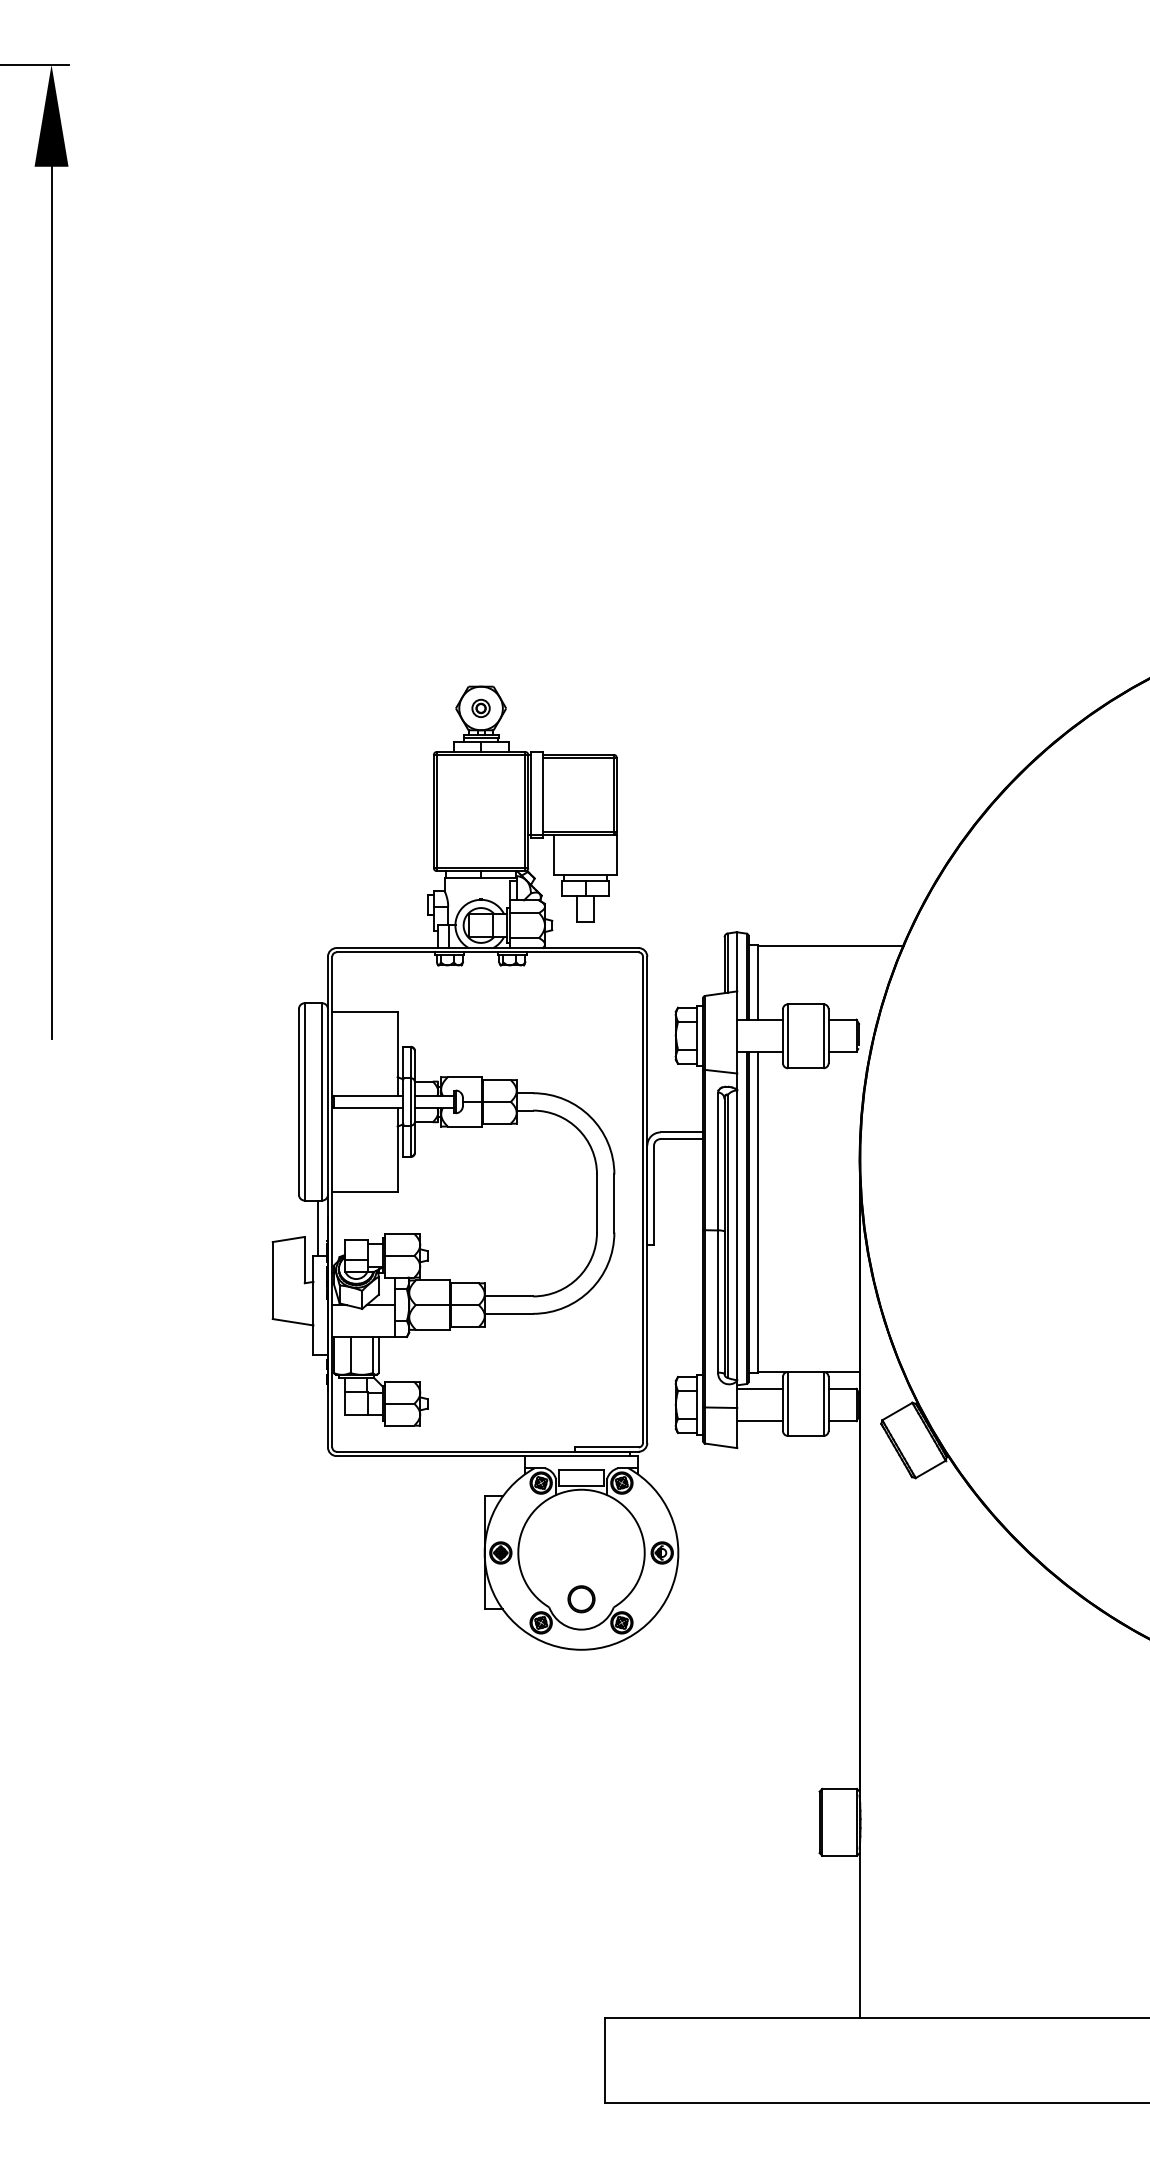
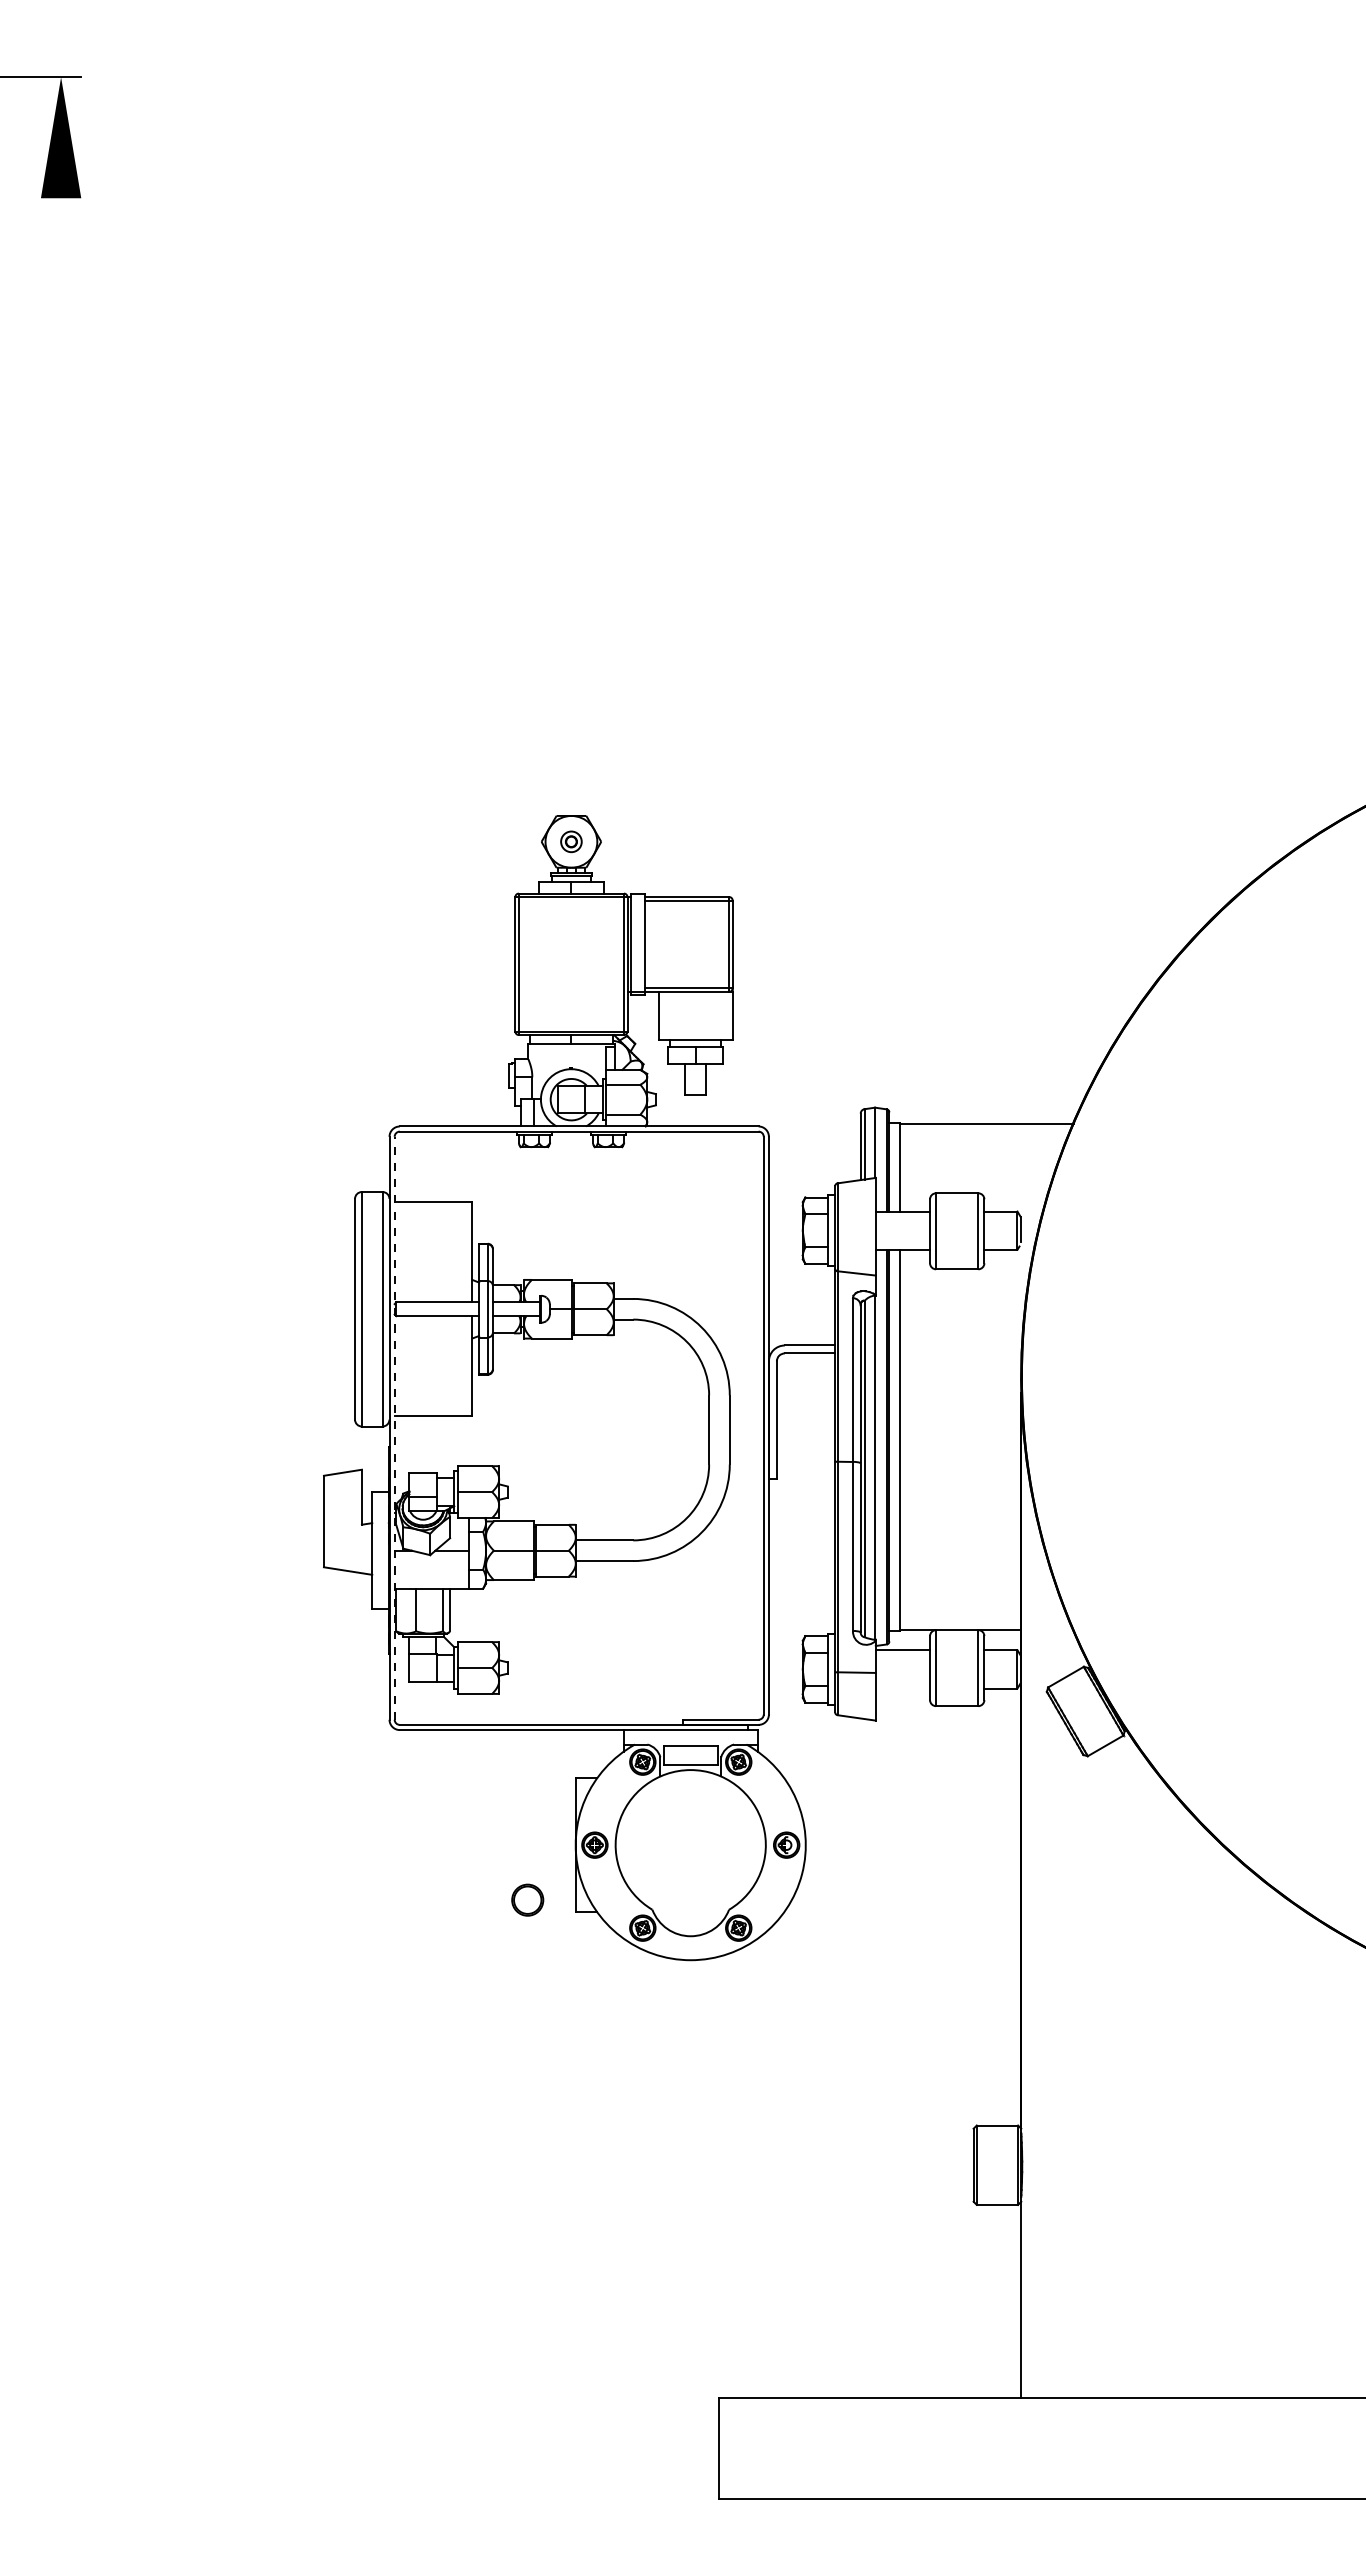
line: (51, 602) -> (61, 716), removed
line: (332, 1201) -> (394, 1427), solid -> dashed
line: (318, 1228) -> (378, 1459), removed
line: (759, 1421) -> (902, 1688), removed
part: (581, 1598) -> (527, 1899), moved

